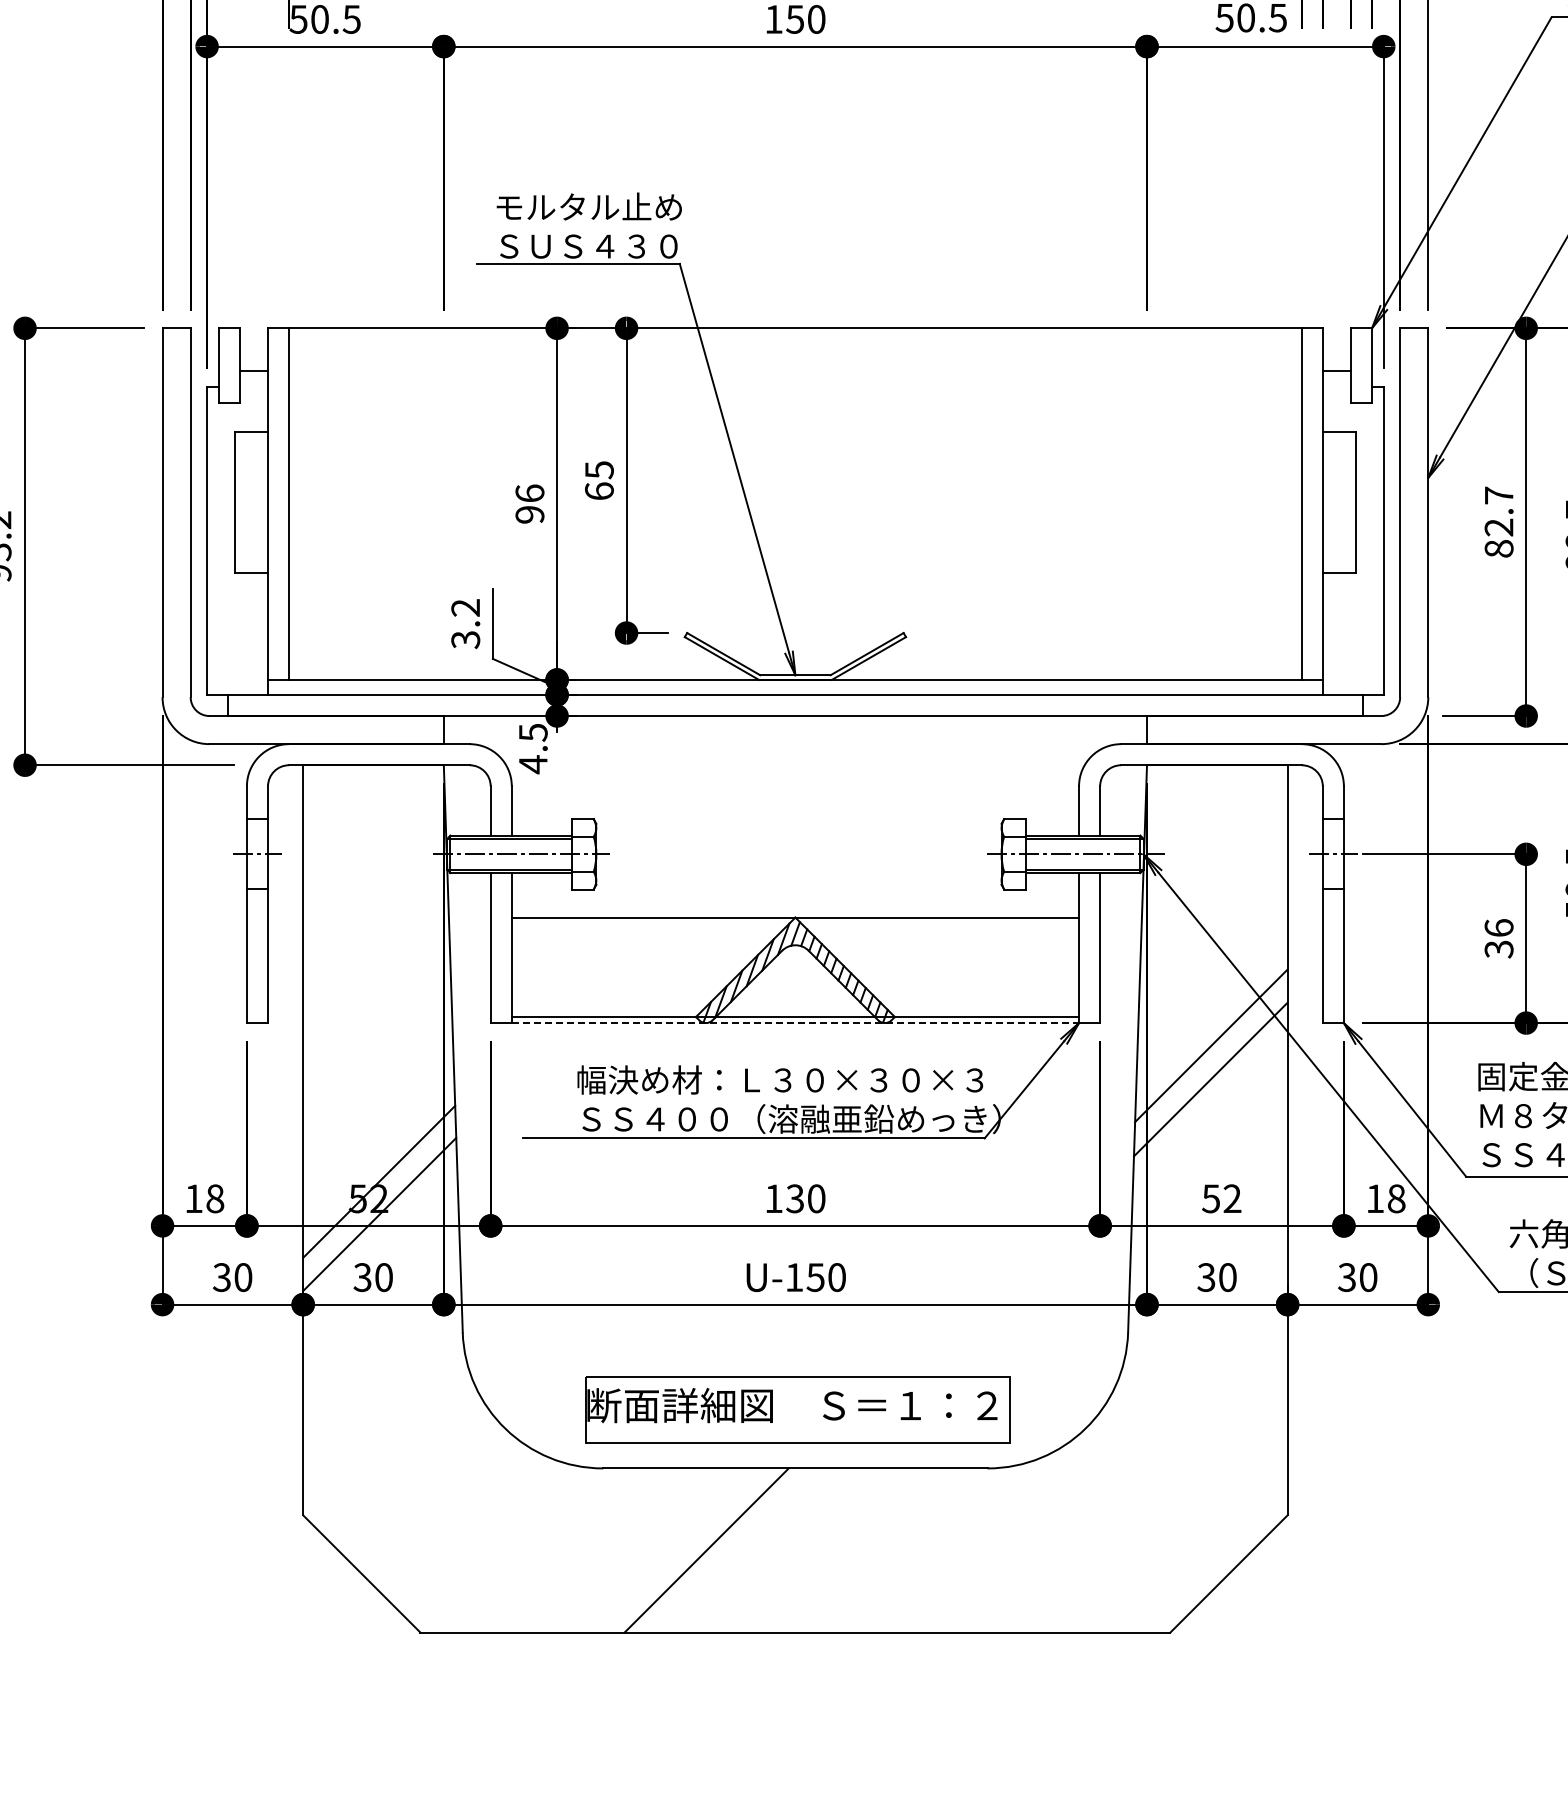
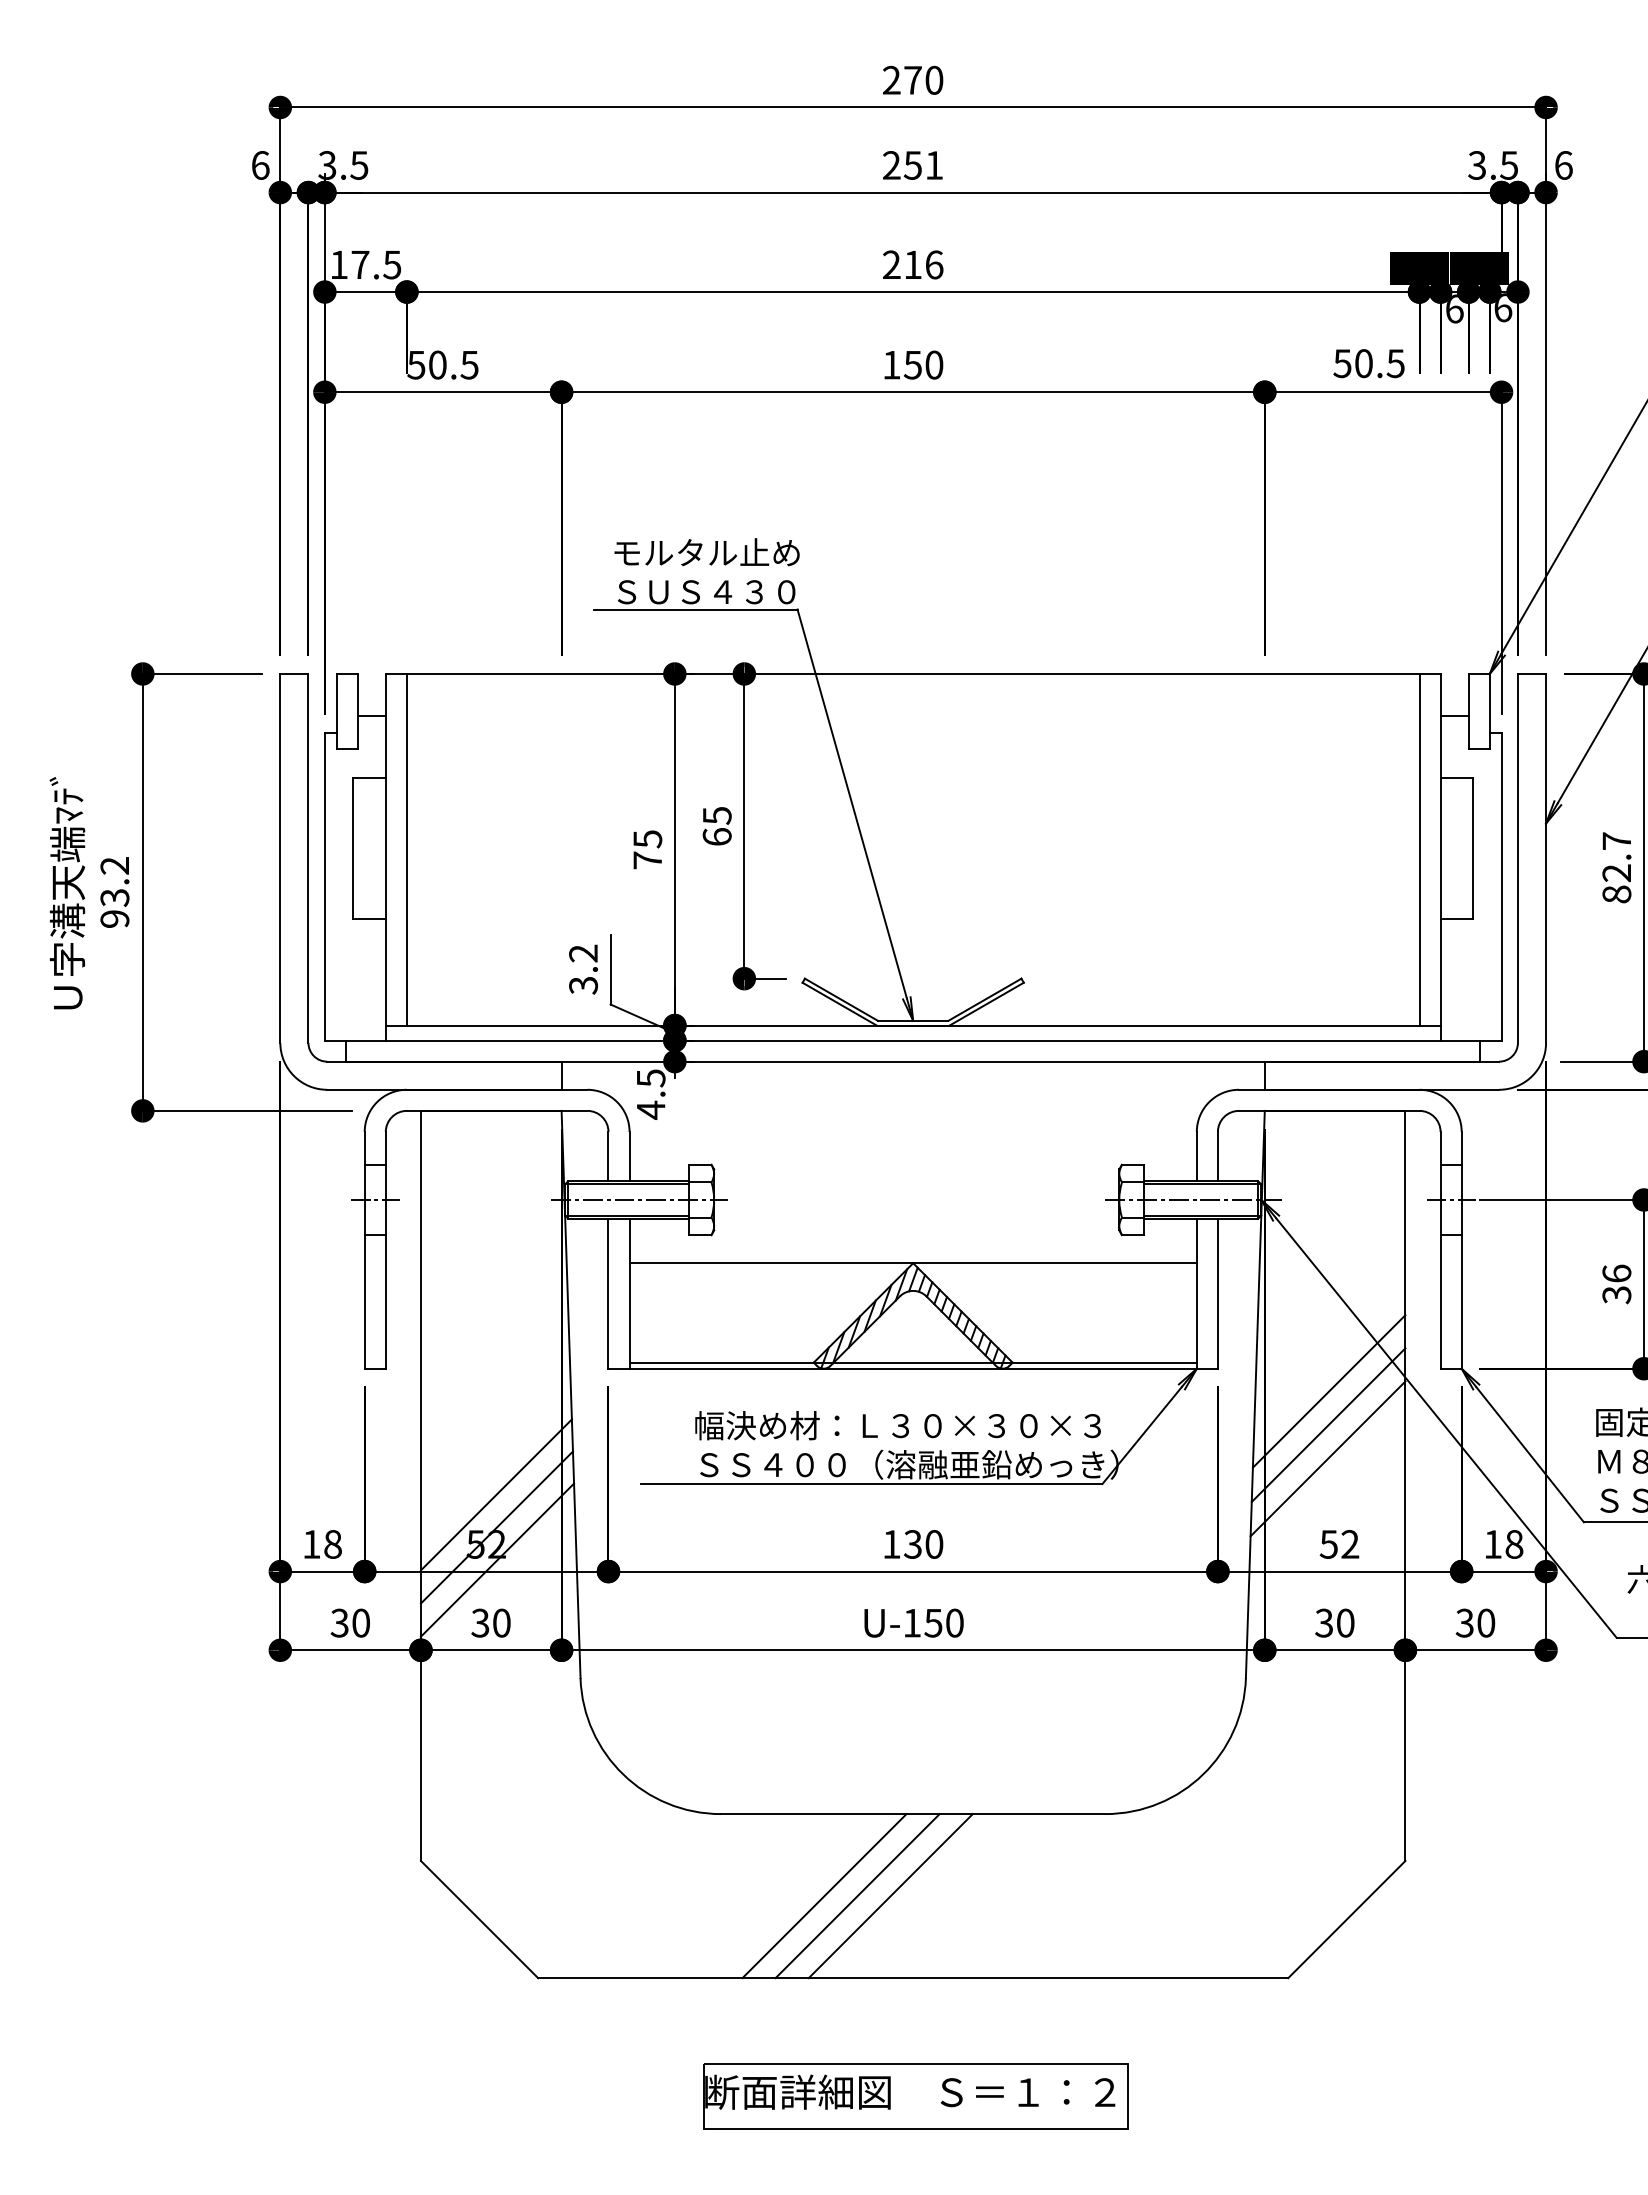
text: (529, 503) -> (647, 849), 96 -> 75
line: (795, 1022) -> (913, 1368), dashed -> solid
line: (1209, 1112) -> (1327, 1458), added
line: (377, 1148) -> (495, 1494), added
part: (797, 1409) -> (915, 2096), moved
line: (739, 1550) -> (857, 1896), added
line: (772, 1550) -> (890, 1896), added

